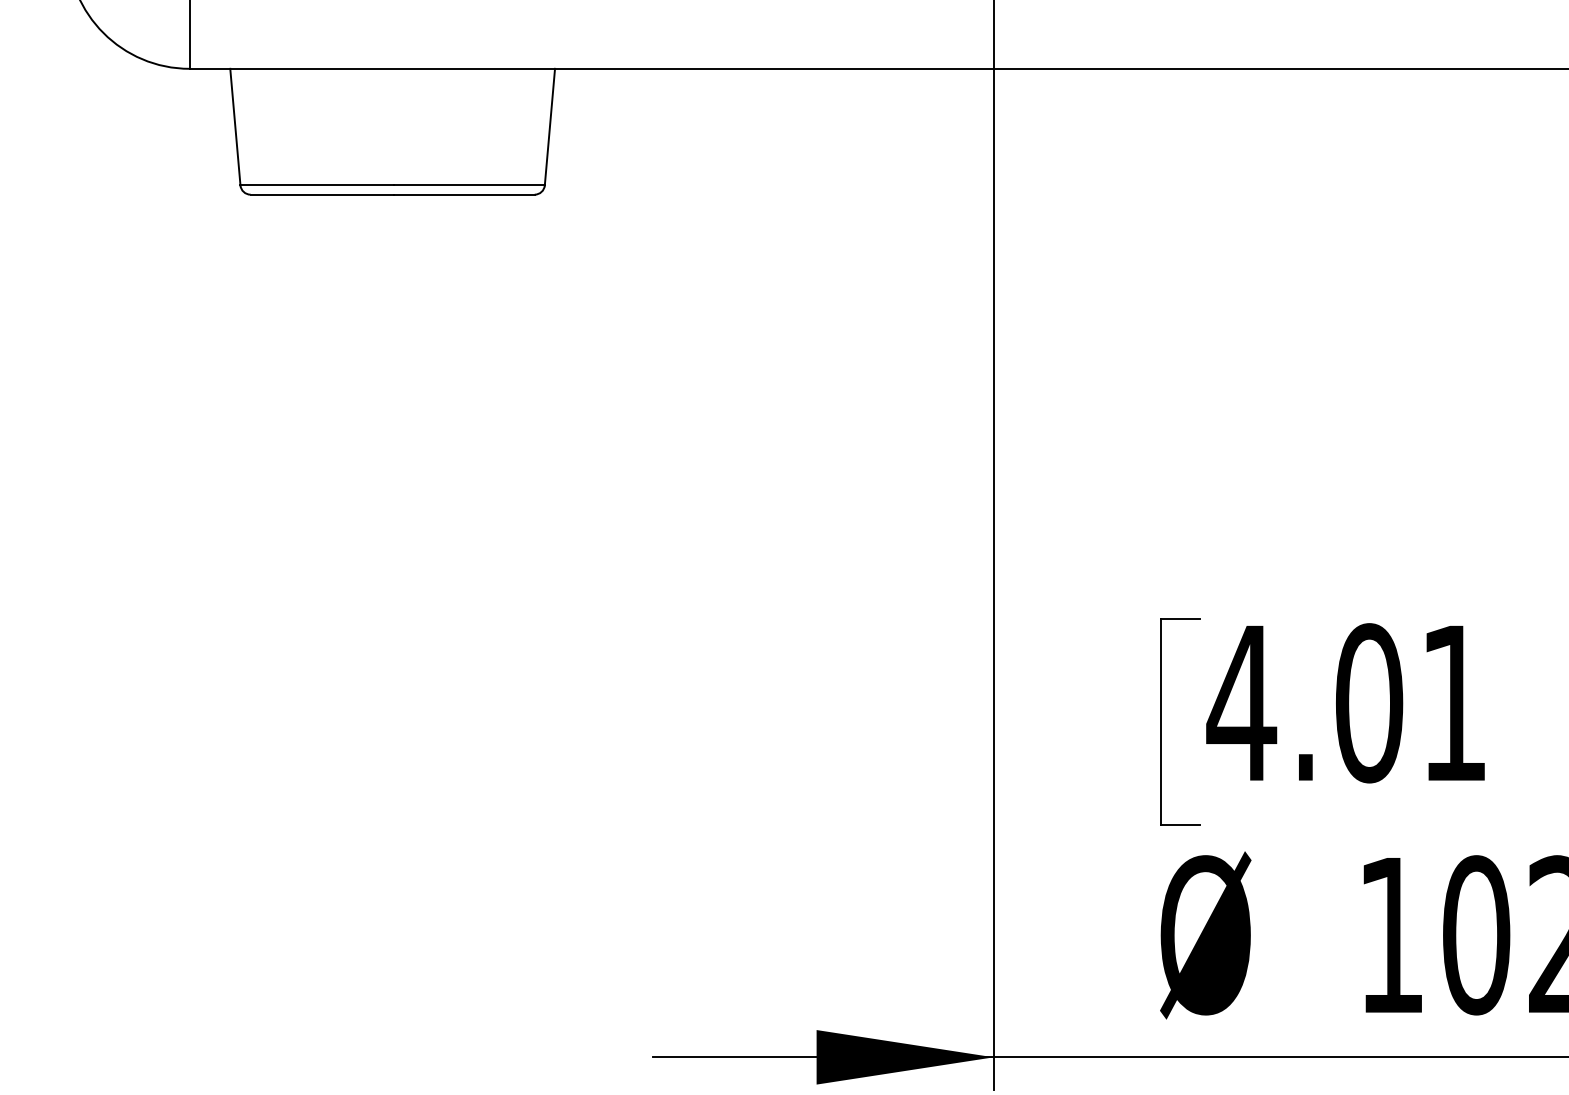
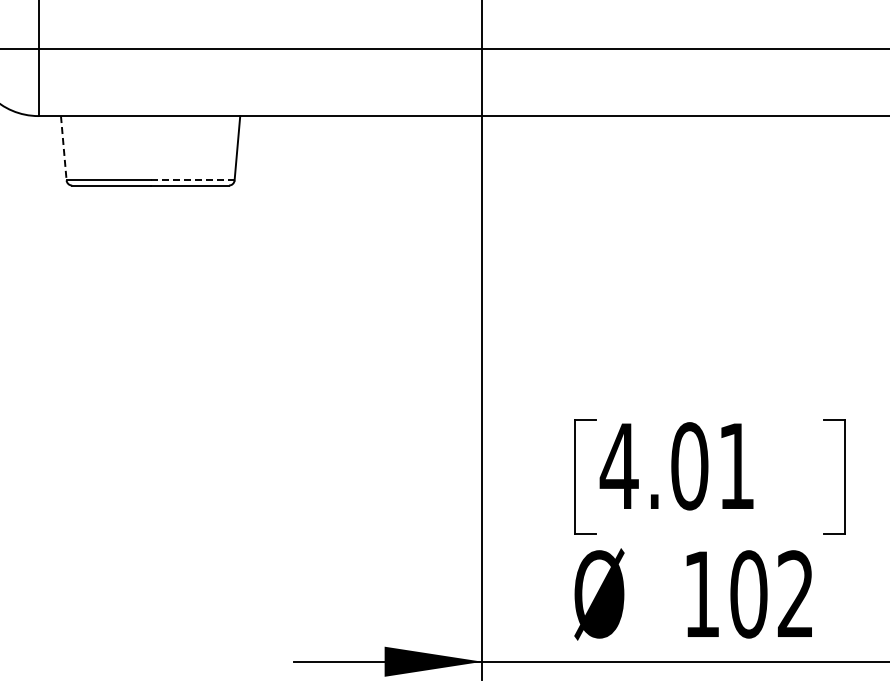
line: (234, 127) -> (63, 148), solid -> dashed
line: (468, 185) -> (192, 180), solid -> dashed

